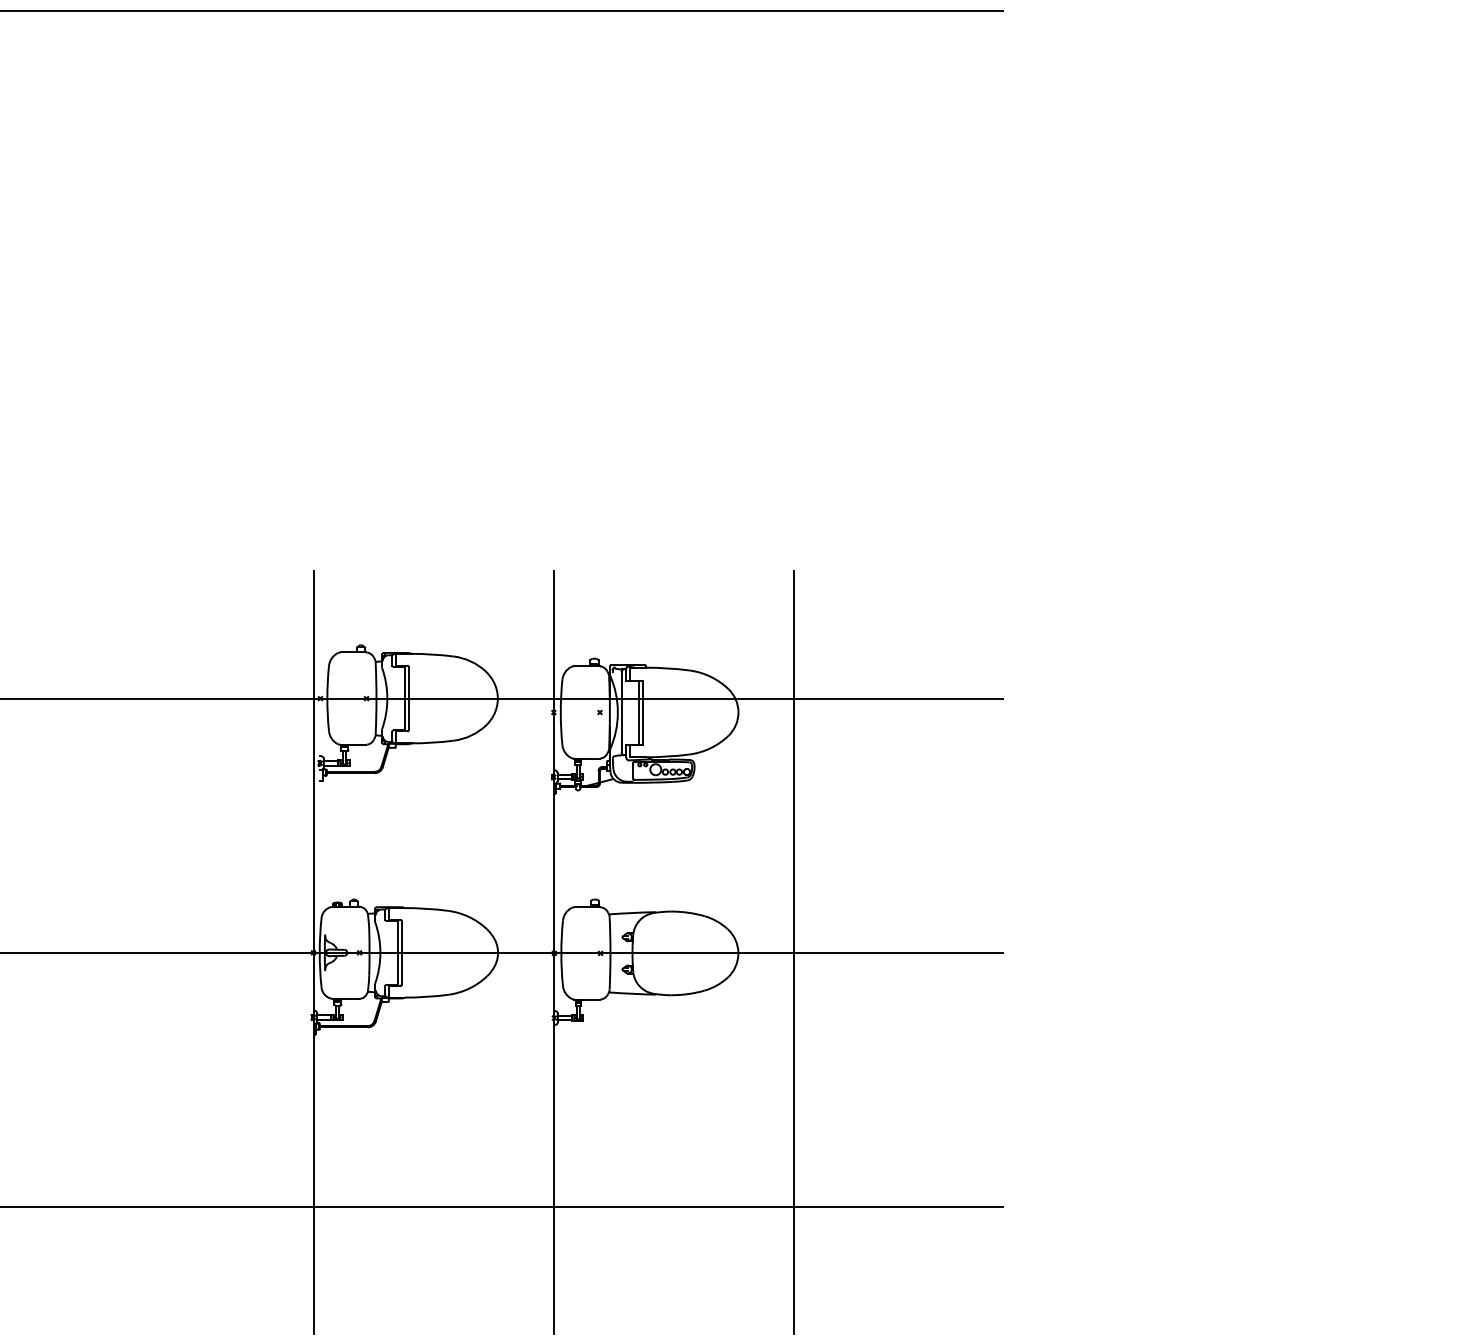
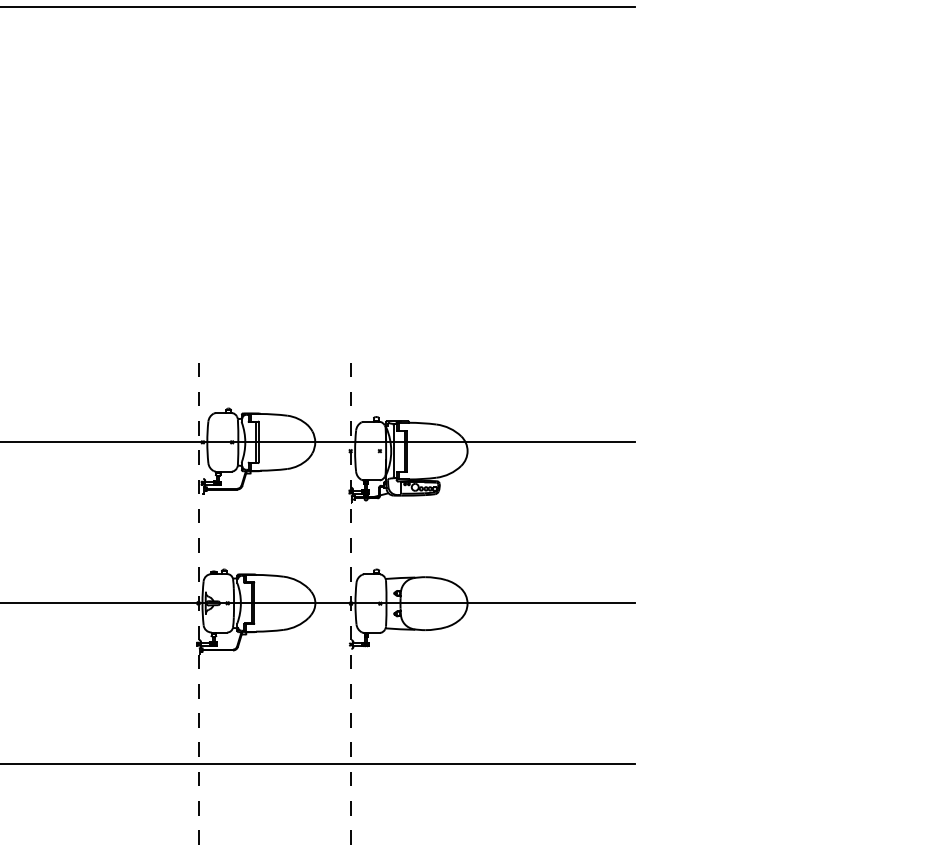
line: (793, 951) -> (502, 602), removed
line: (313, 953) -> (198, 603), solid -> dashed
line: (553, 953) -> (350, 603), solid -> dashed

